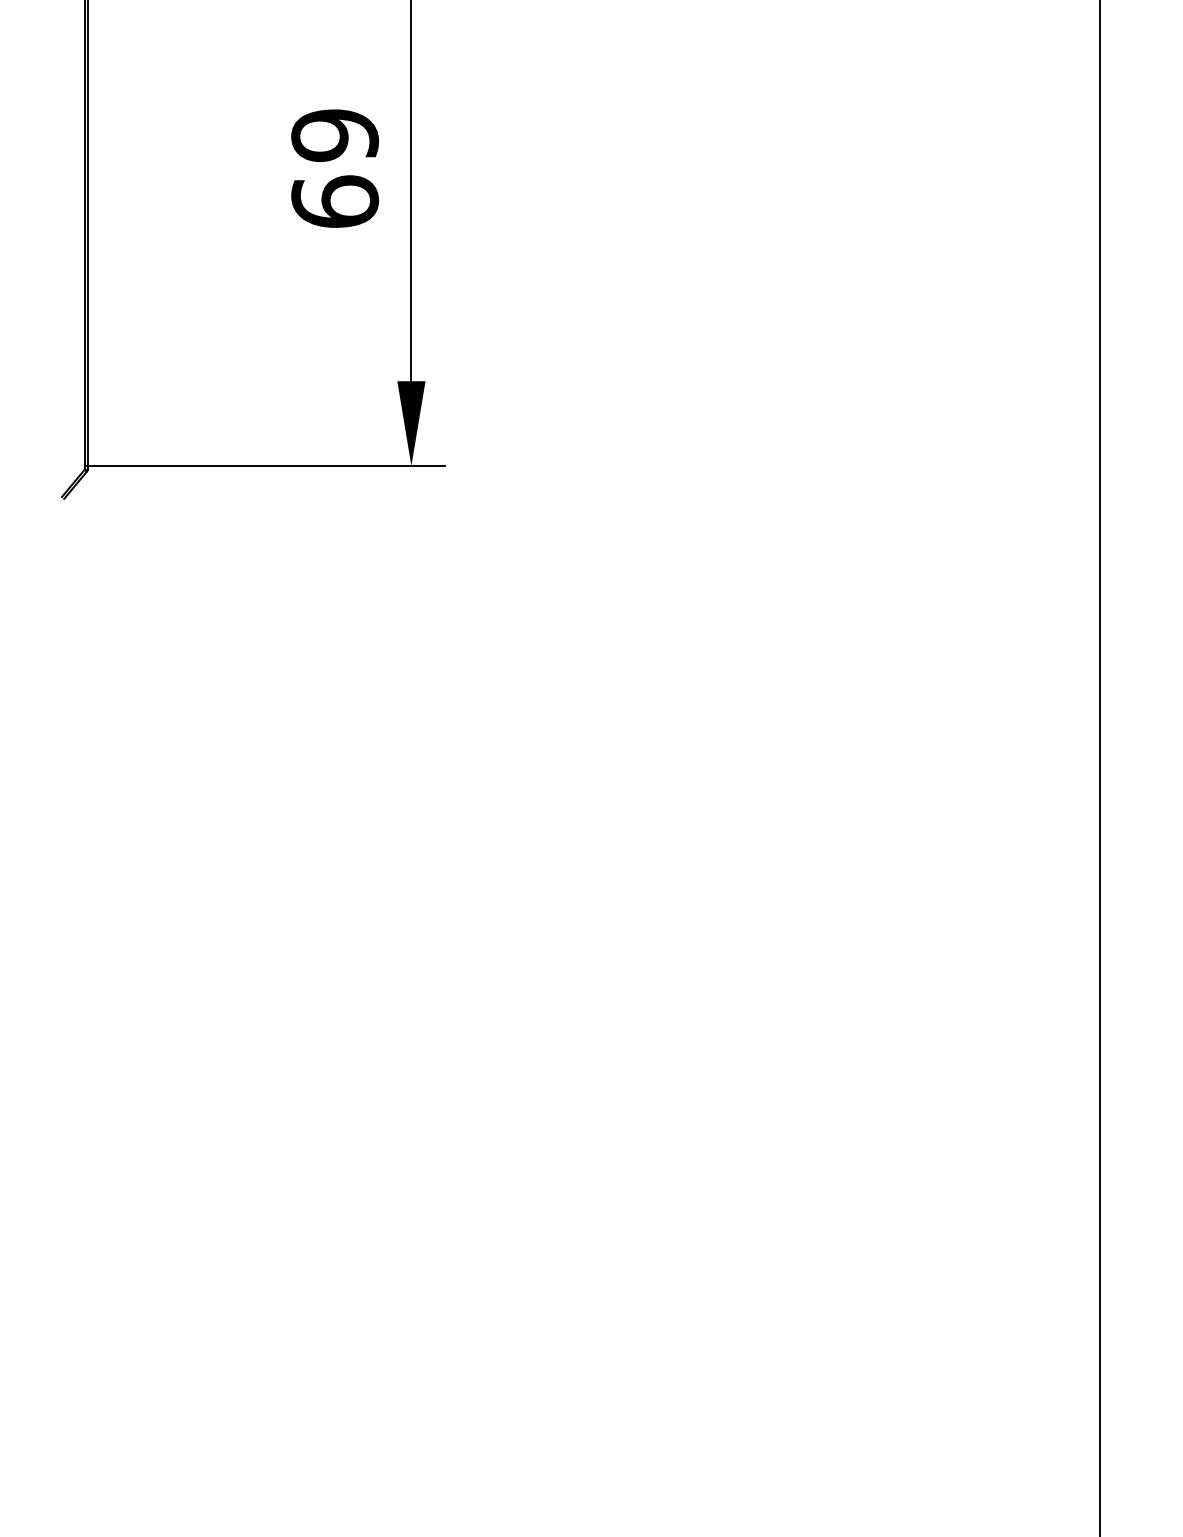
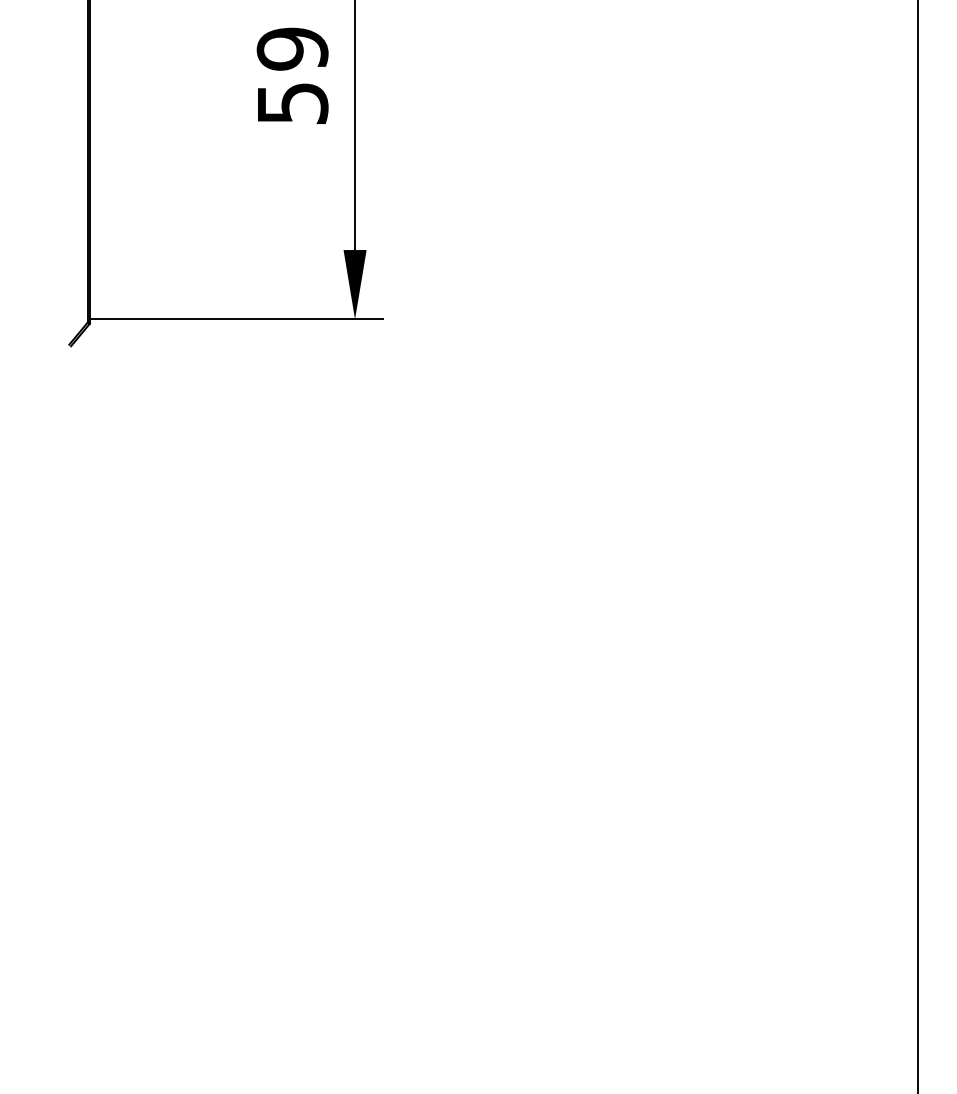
text: (335, 201) -> (292, 103), 69 -> 59

